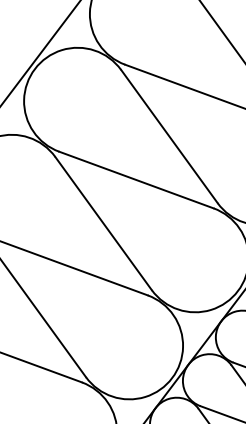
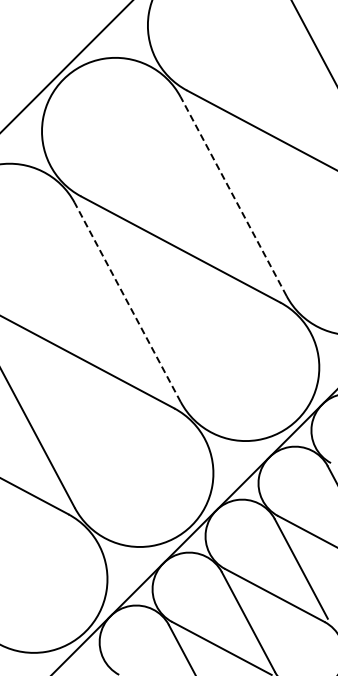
line: (169, 136) -> (233, 196), solid -> dashed
line: (103, 223) -> (127, 302), solid -> dashed

